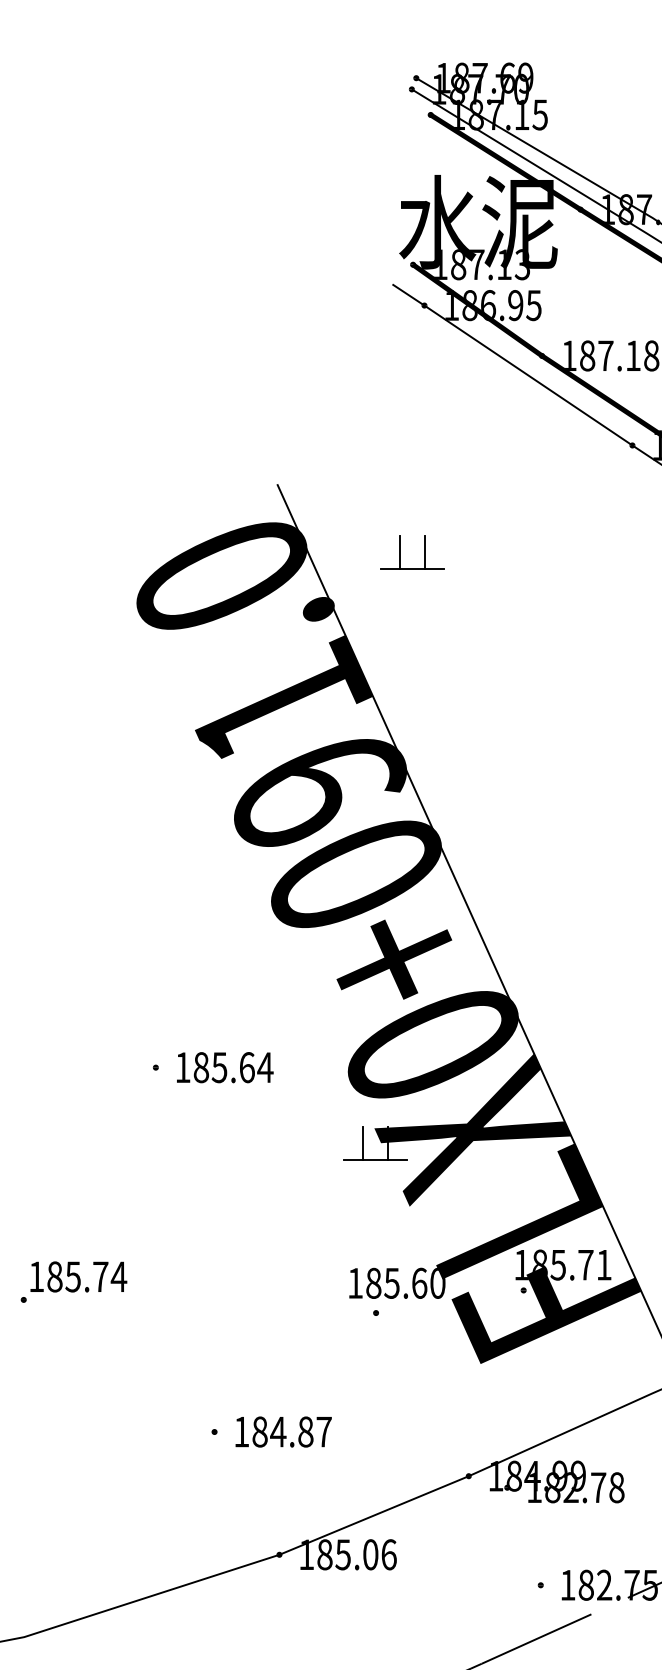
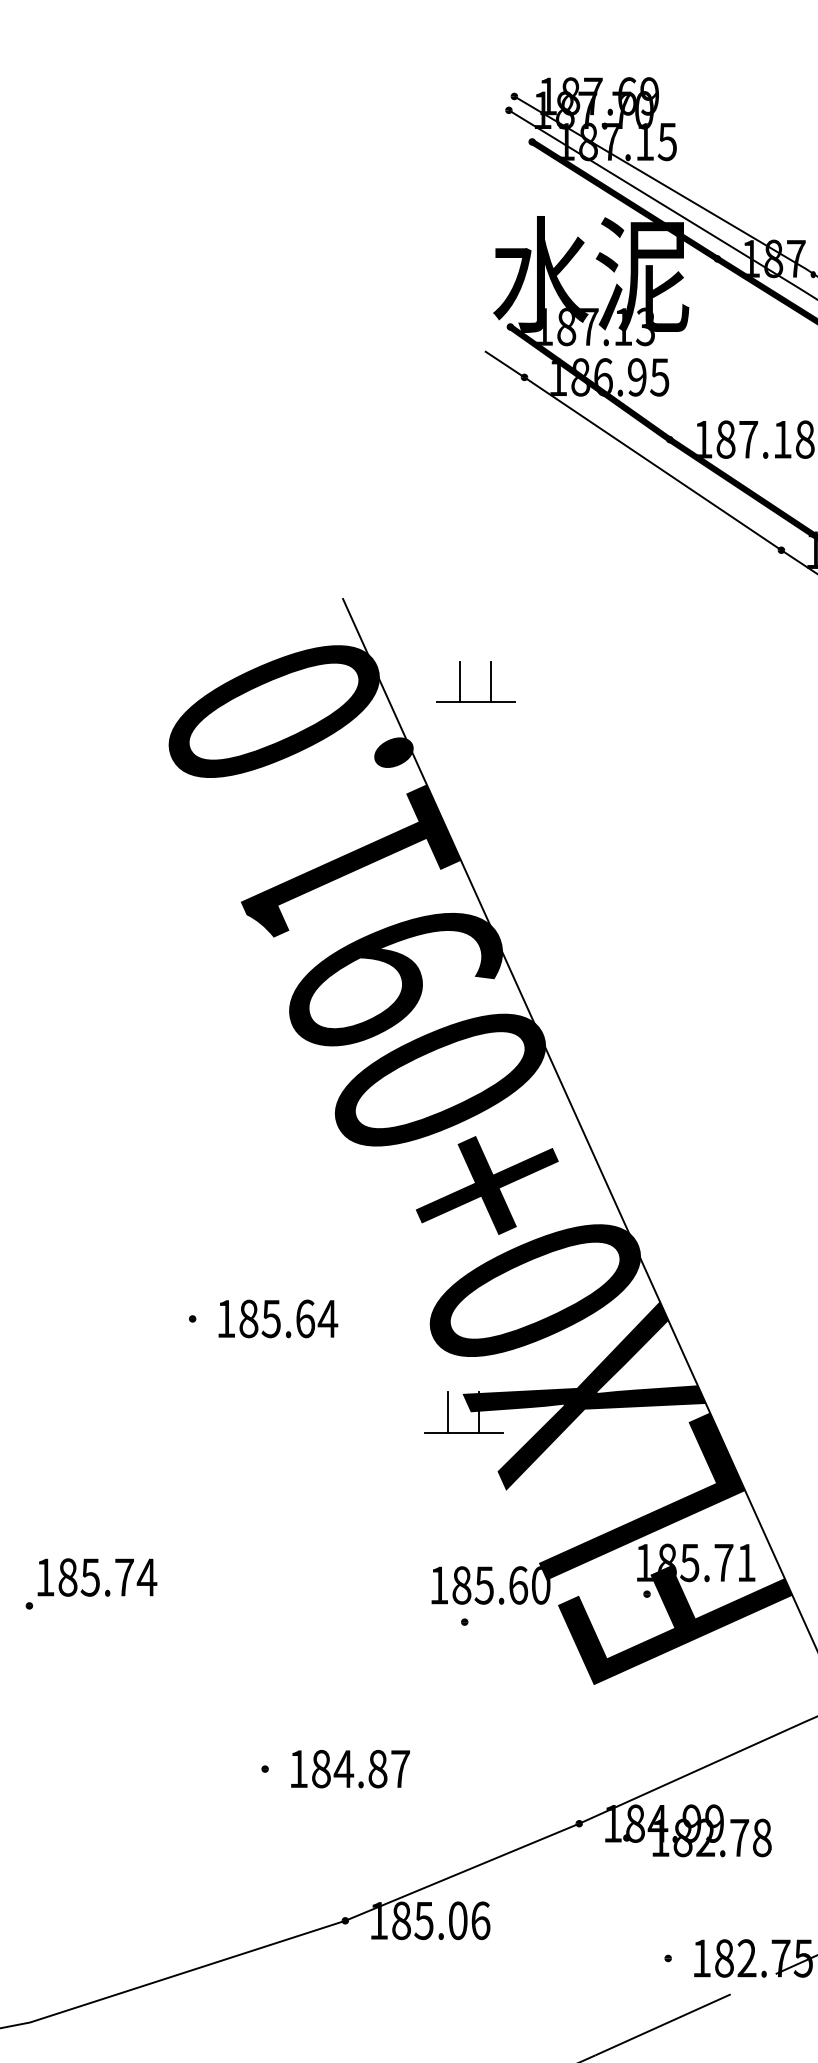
part: (400, 551) -> (460, 681), moved

